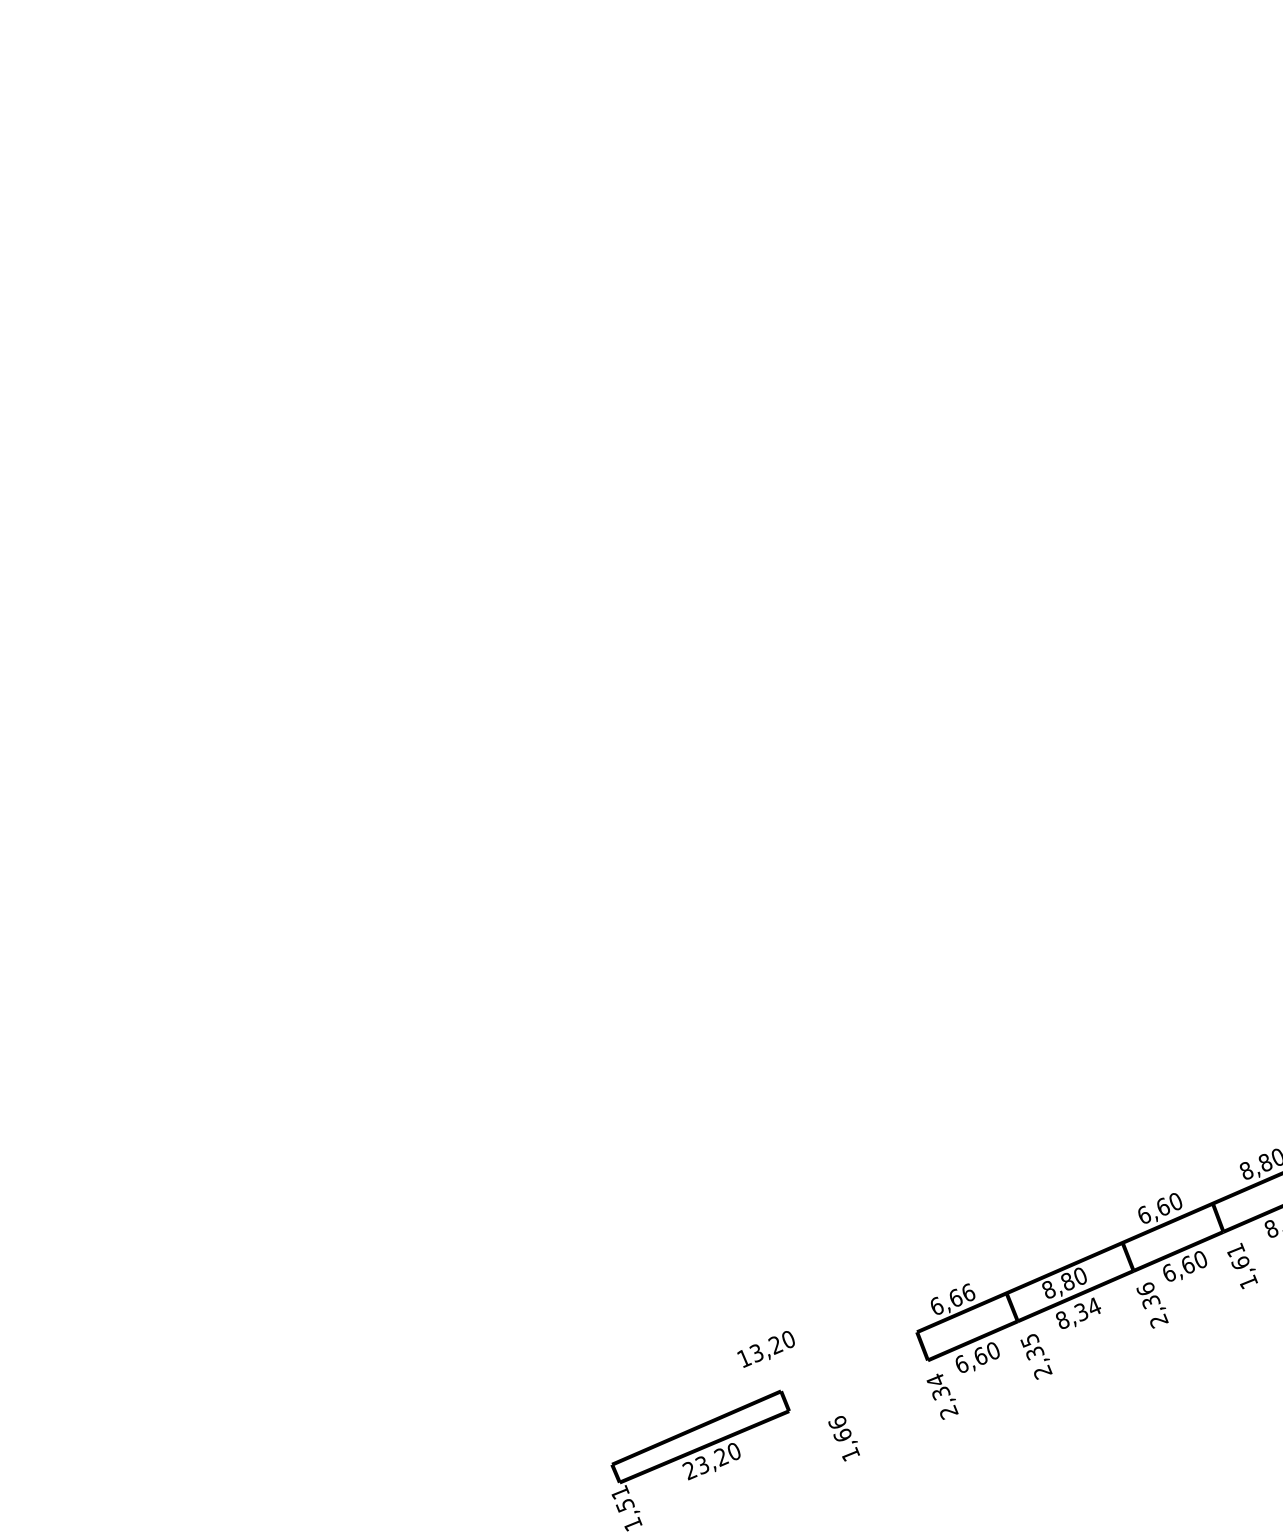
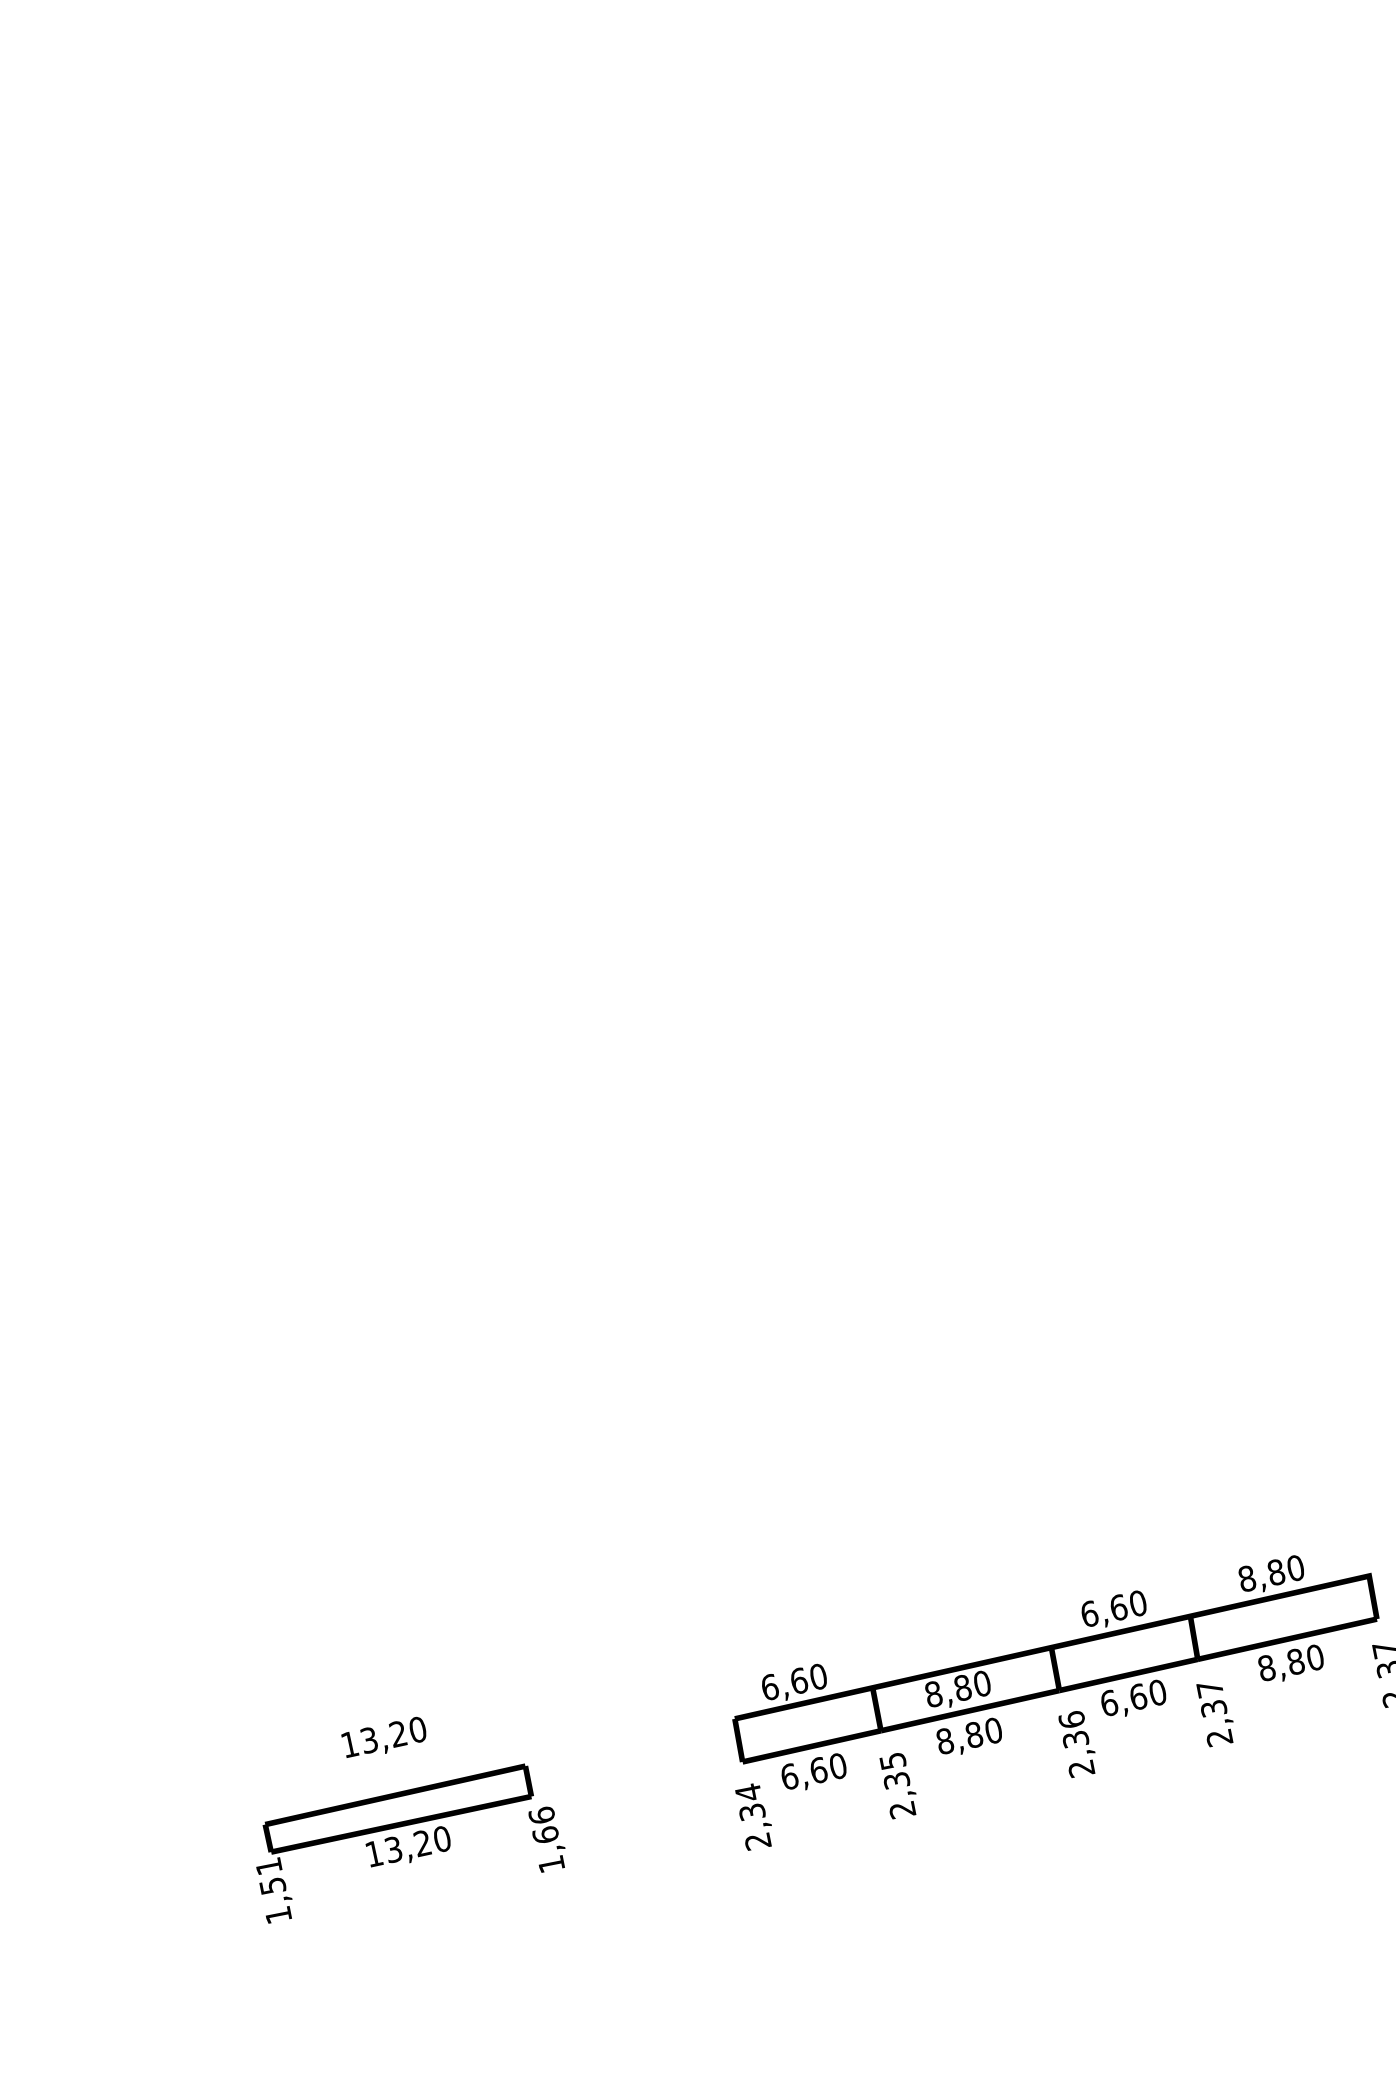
text: (1241, 1265) -> (1214, 1712), 1,61 -> 2,37
text: (968, 1292) -> (818, 1676), 6,66 -> 6,60
text: (1087, 1309) -> (983, 1732), 8,34 -> 8,80
text: (765, 1349) -> (382, 1737), moved
text: (843, 1438) -> (545, 1839), moved
text: (689, 1470) -> (373, 1853), 23,20 -> 13,20

